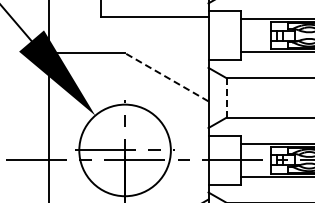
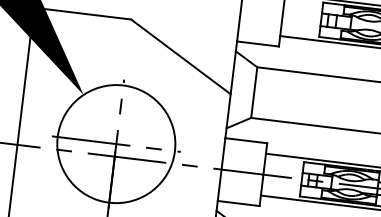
line: (166, 77) -> (180, 57), dashed -> solid
line: (226, 97) -> (254, 92), dashed -> solid

